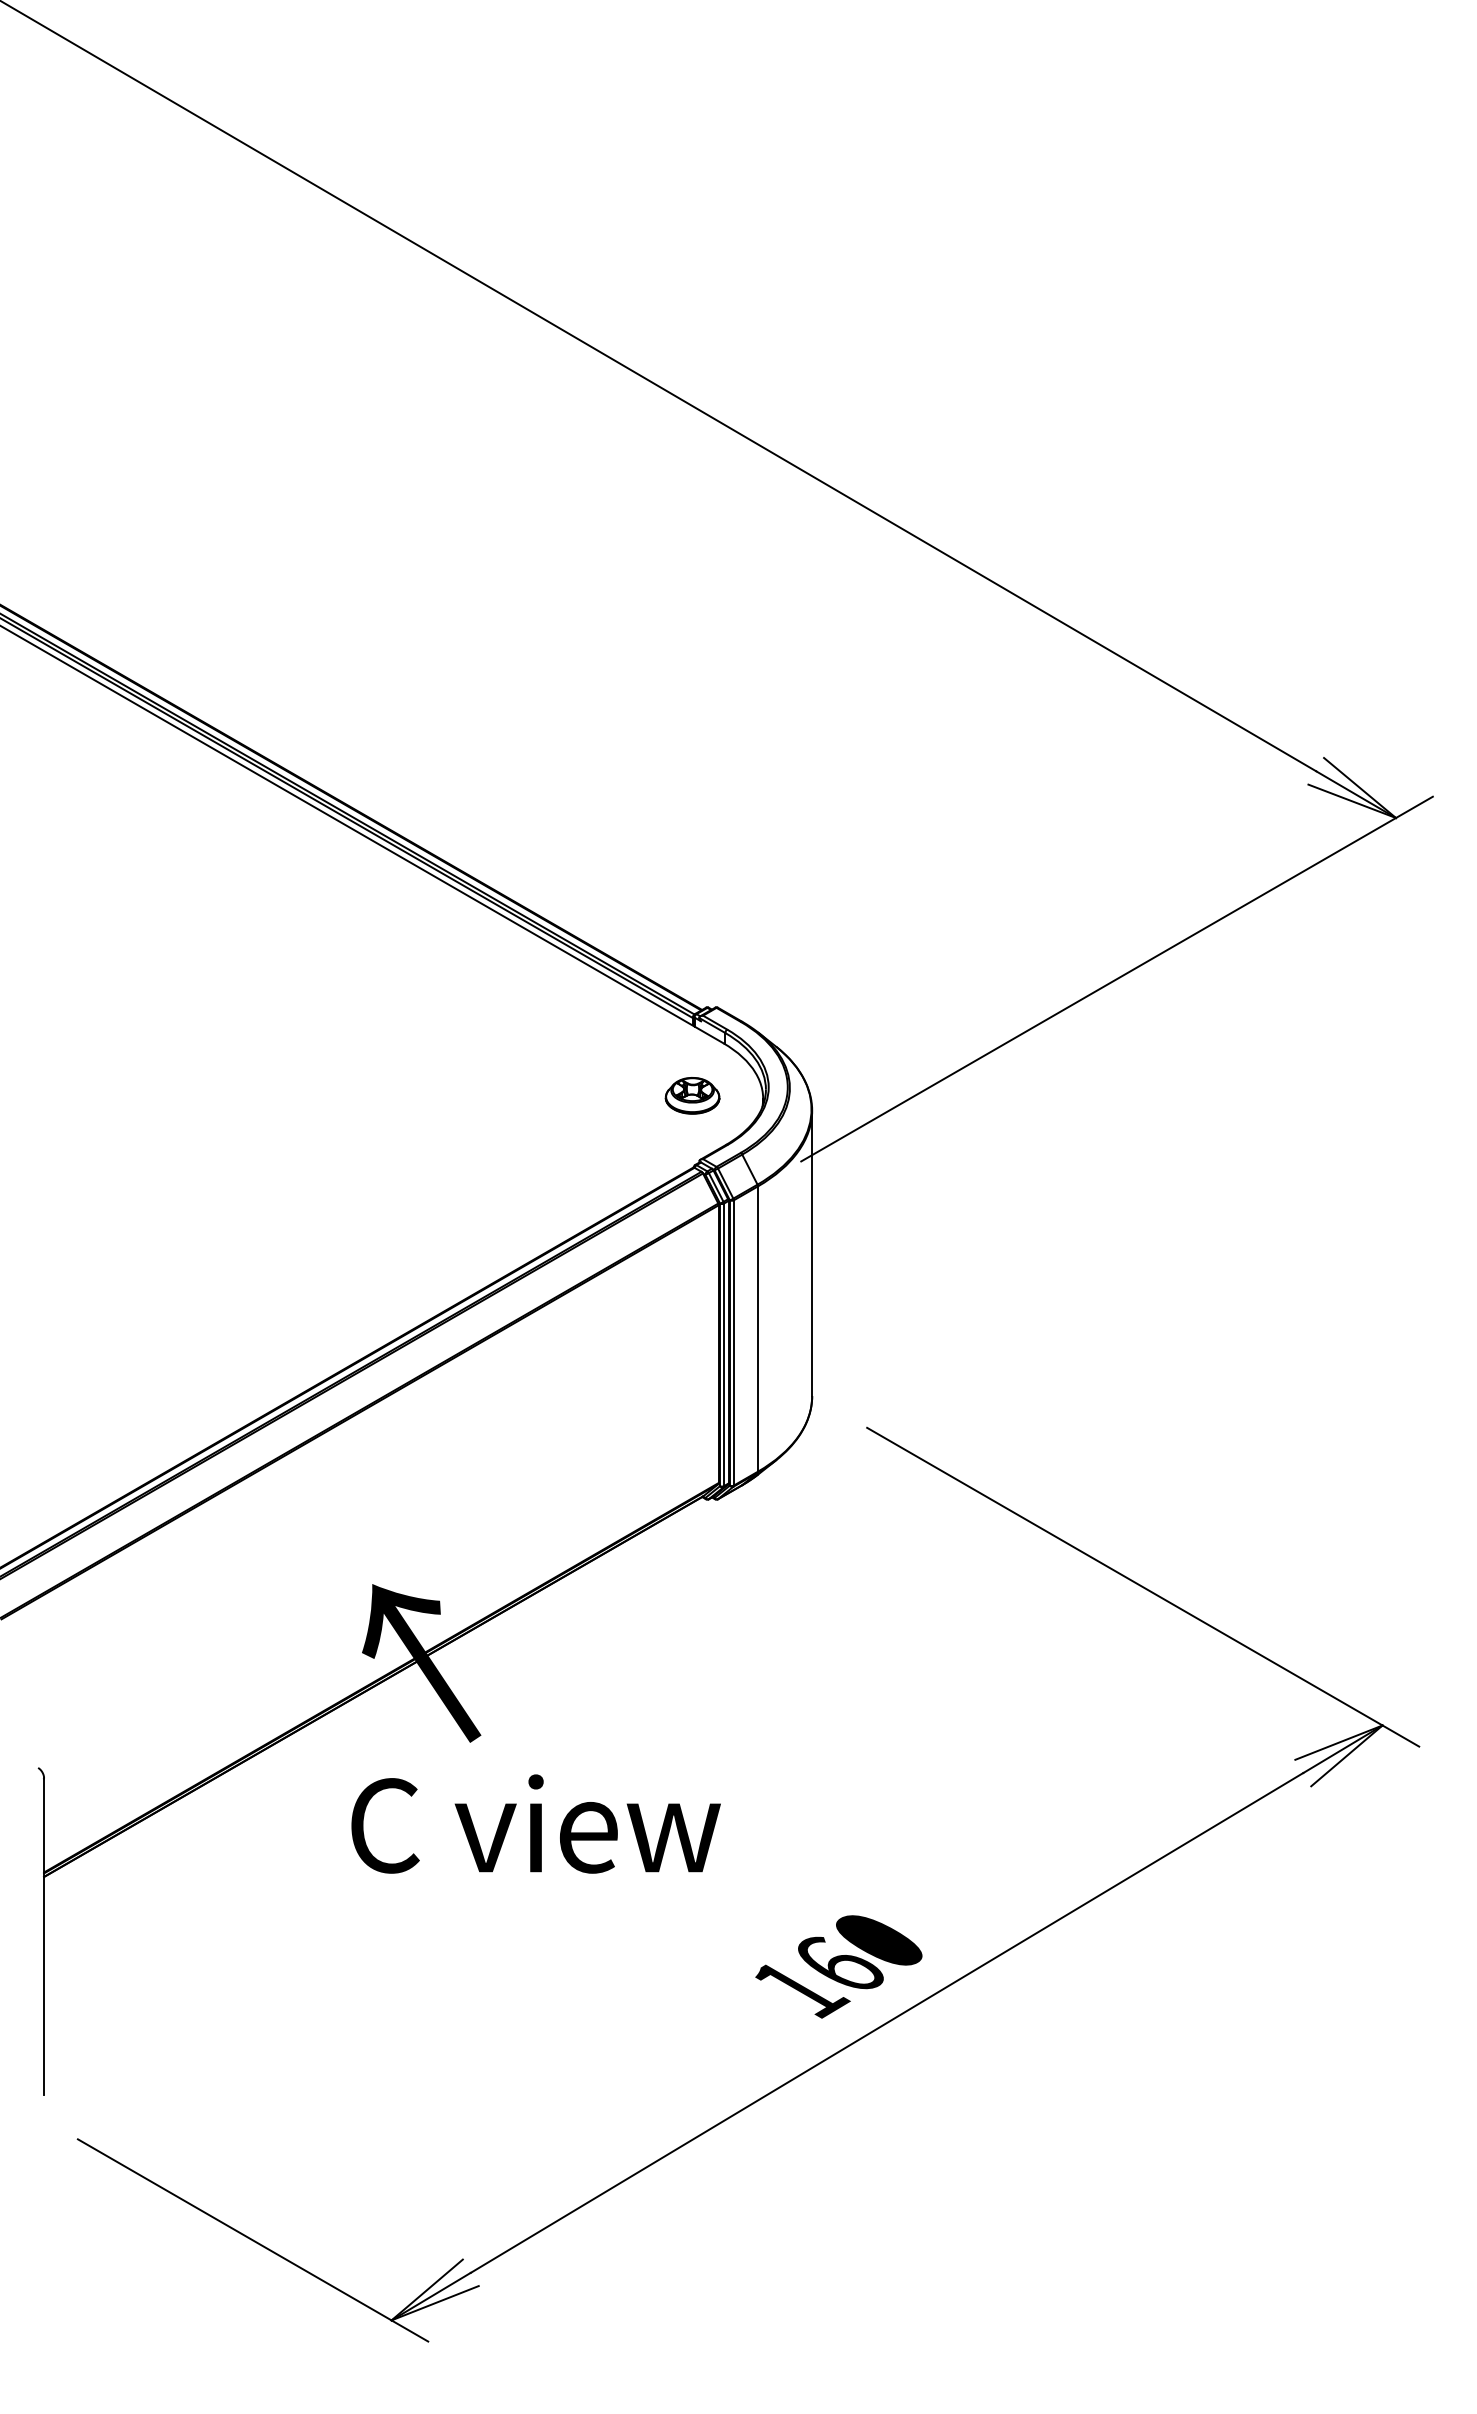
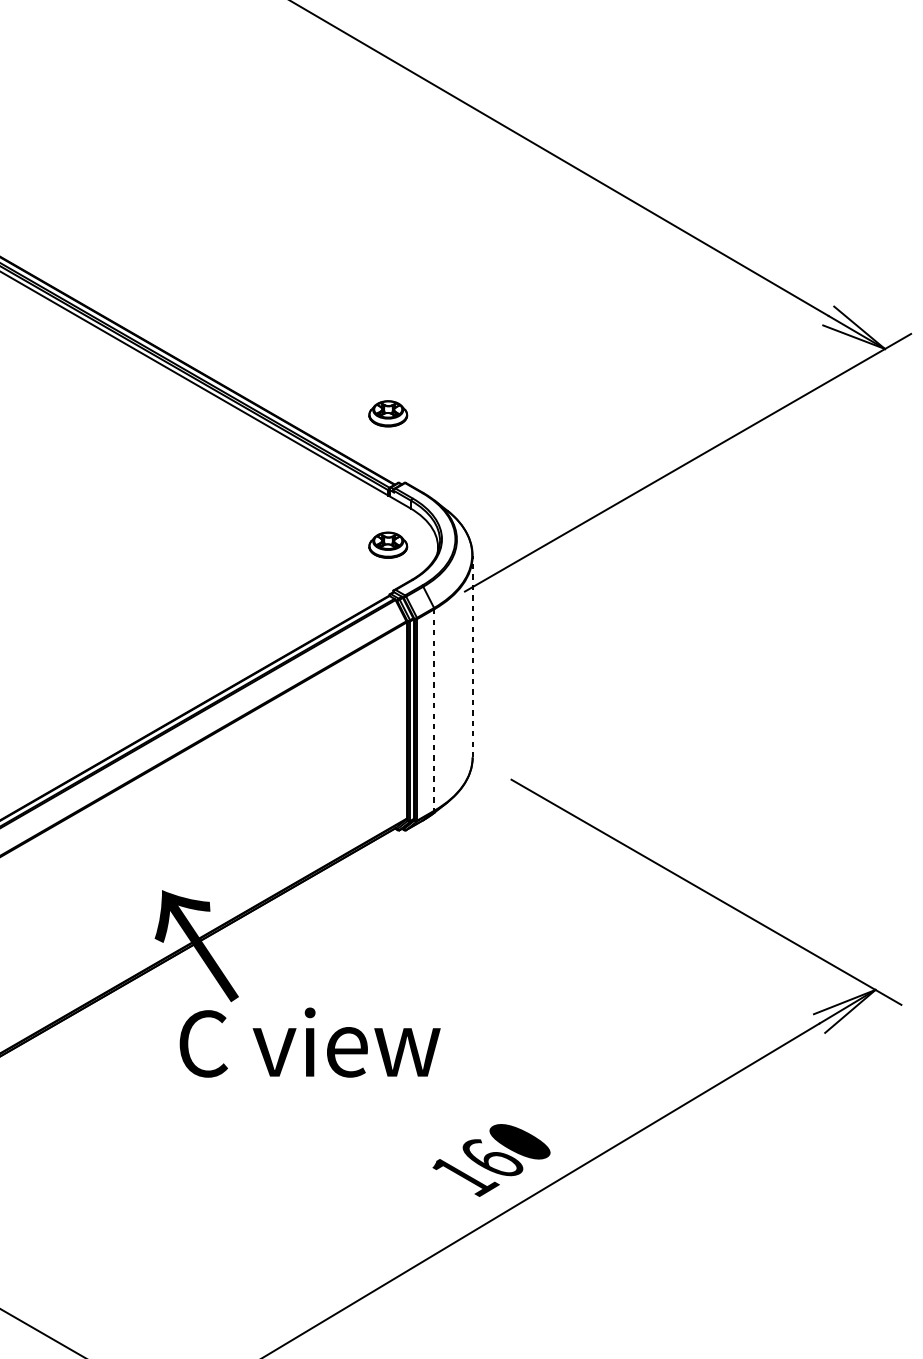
part: (692, 909) -> (388, 413), added
line: (812, 1253) -> (472, 656), solid -> dashed
line: (758, 1329) -> (434, 710), solid -> dashed
text: (535, 1823) -> (309, 1042), moved

